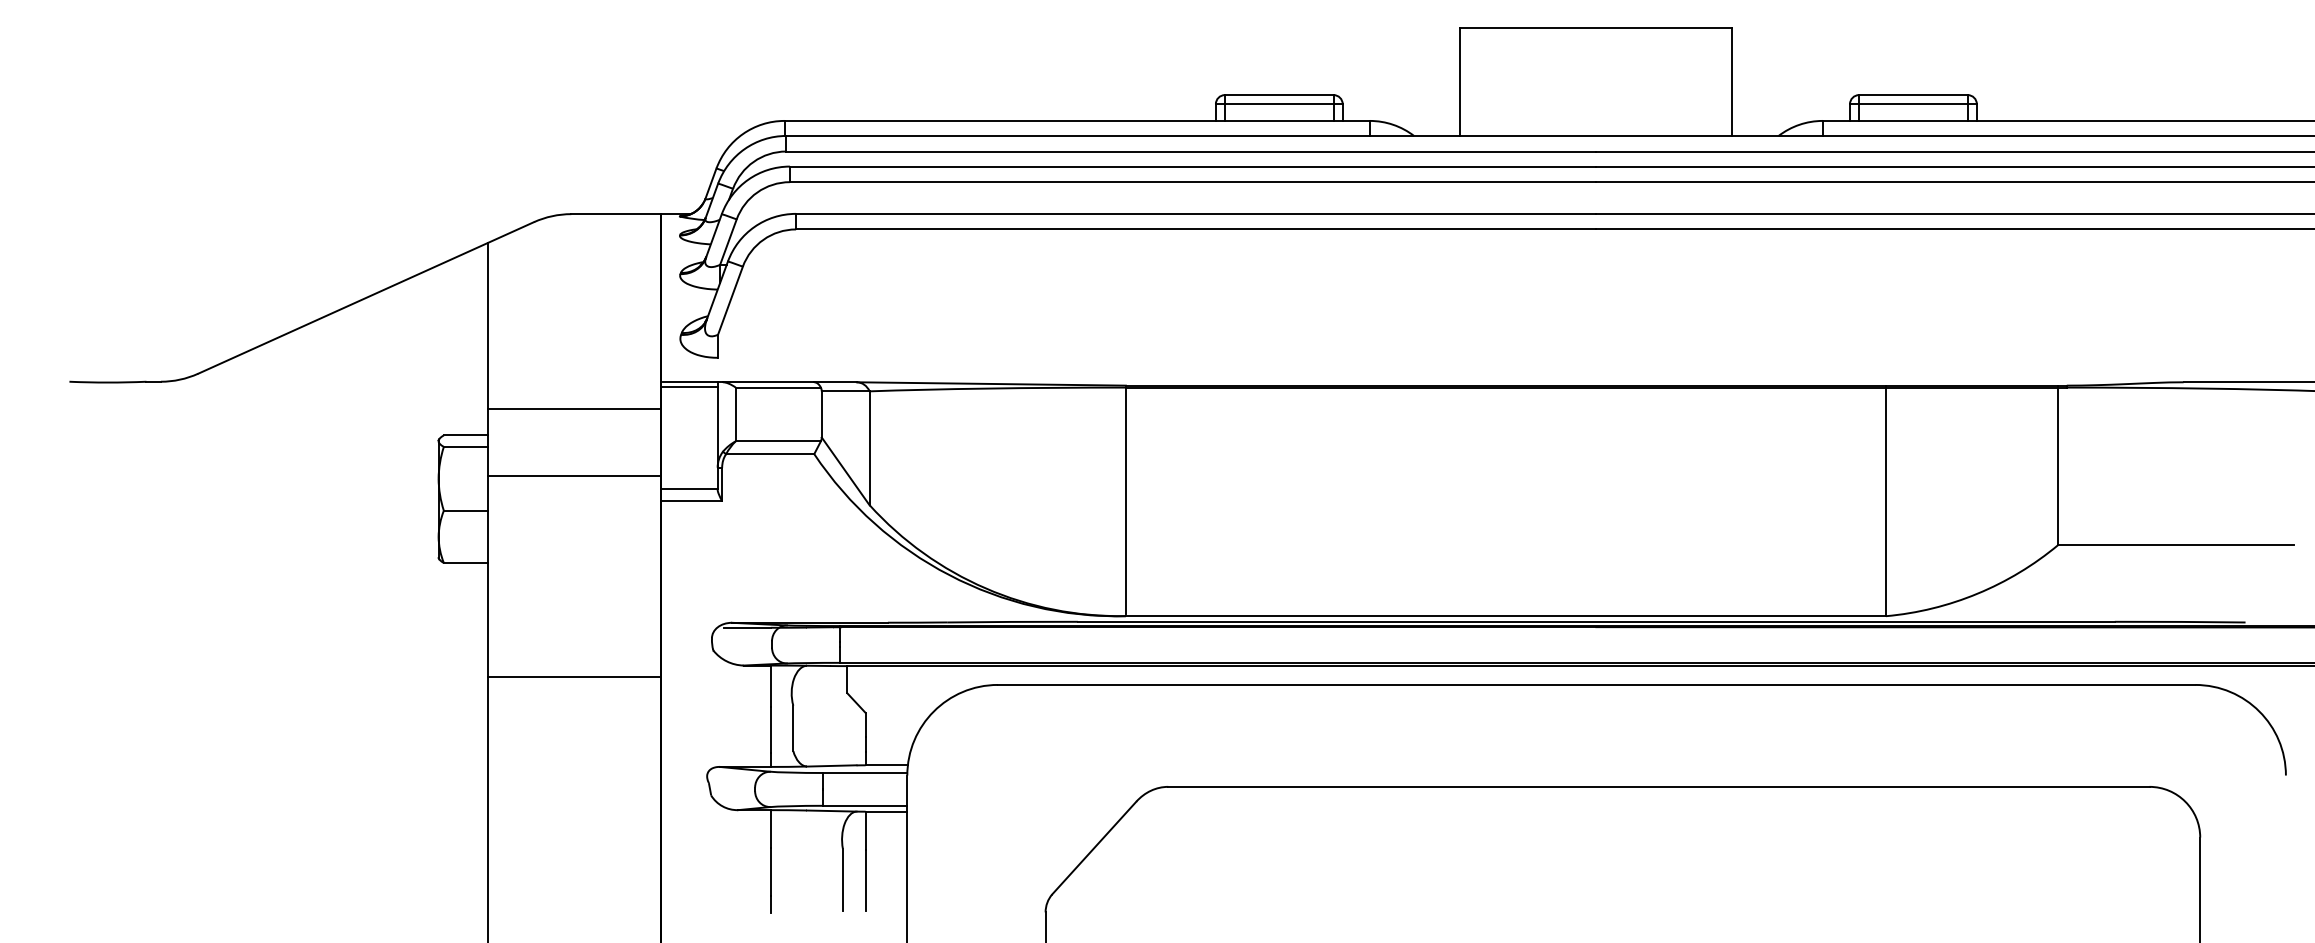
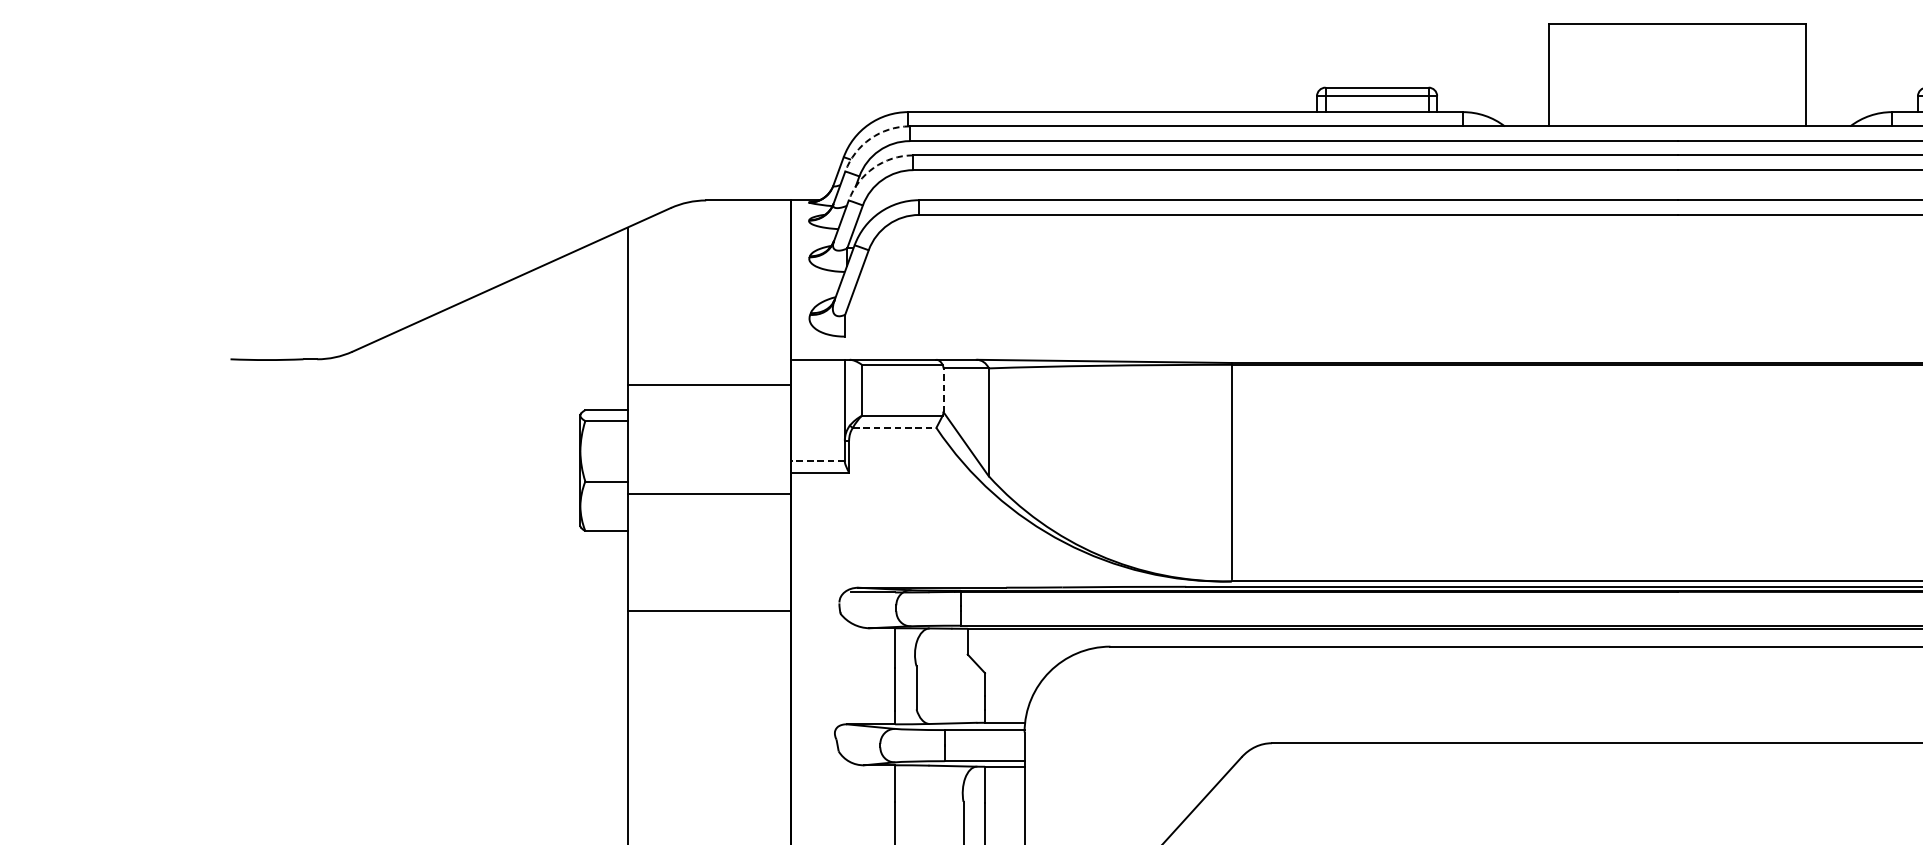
arc: (744, 149) -> (870, 139), solid -> dashed
arc: (748, 179) -> (874, 167), solid -> dashed
line: (688, 387) -> (817, 364), removed
line: (821, 413) -> (943, 389), solid -> dashed
line: (770, 454) -> (894, 428), solid -> dashed
line: (574, 475) -> (709, 493), moved
line: (689, 489) -> (818, 461), solid -> dashed
line: (574, 677) -> (709, 611), moved

